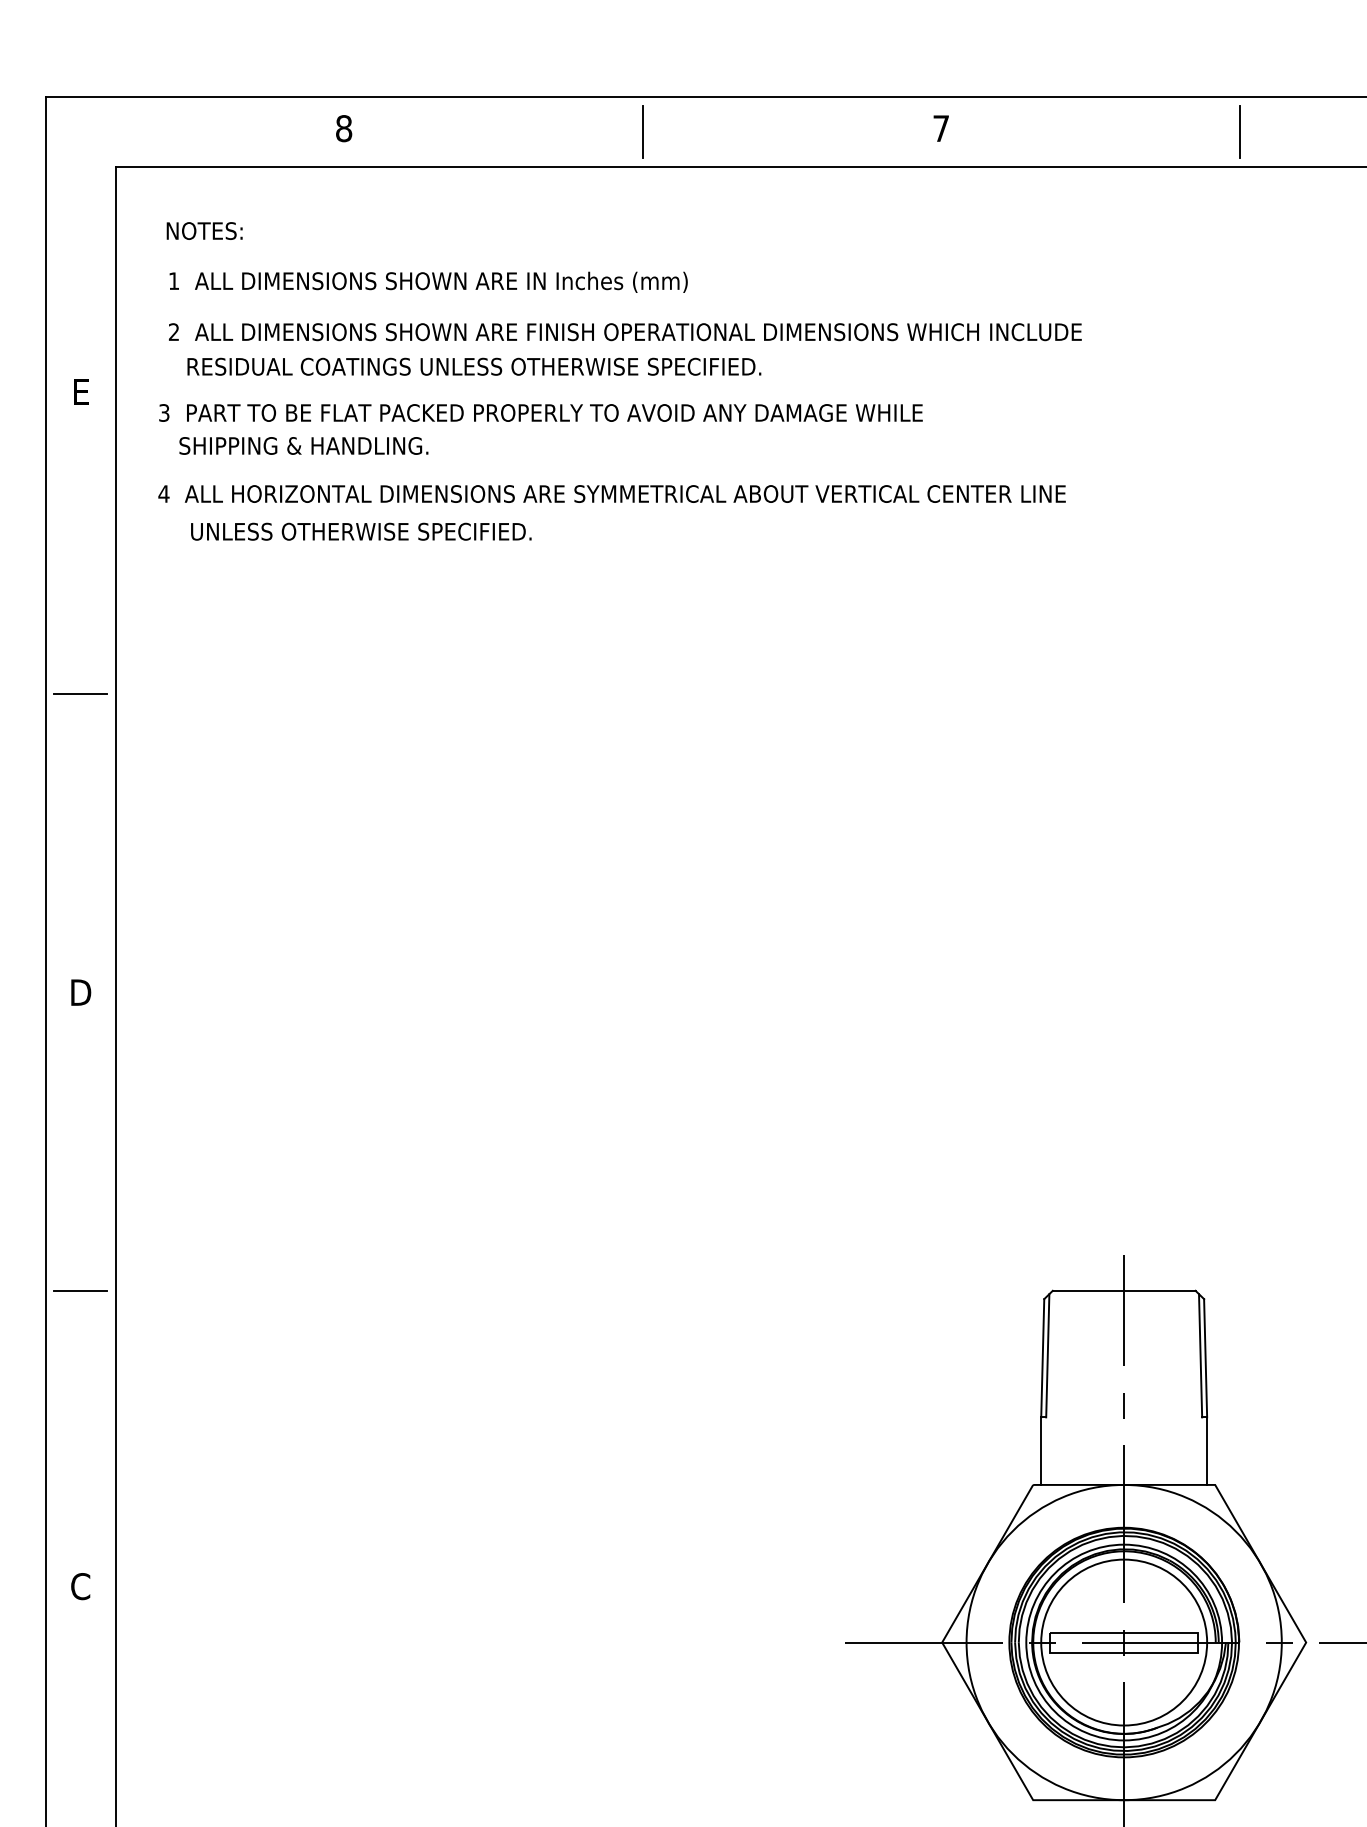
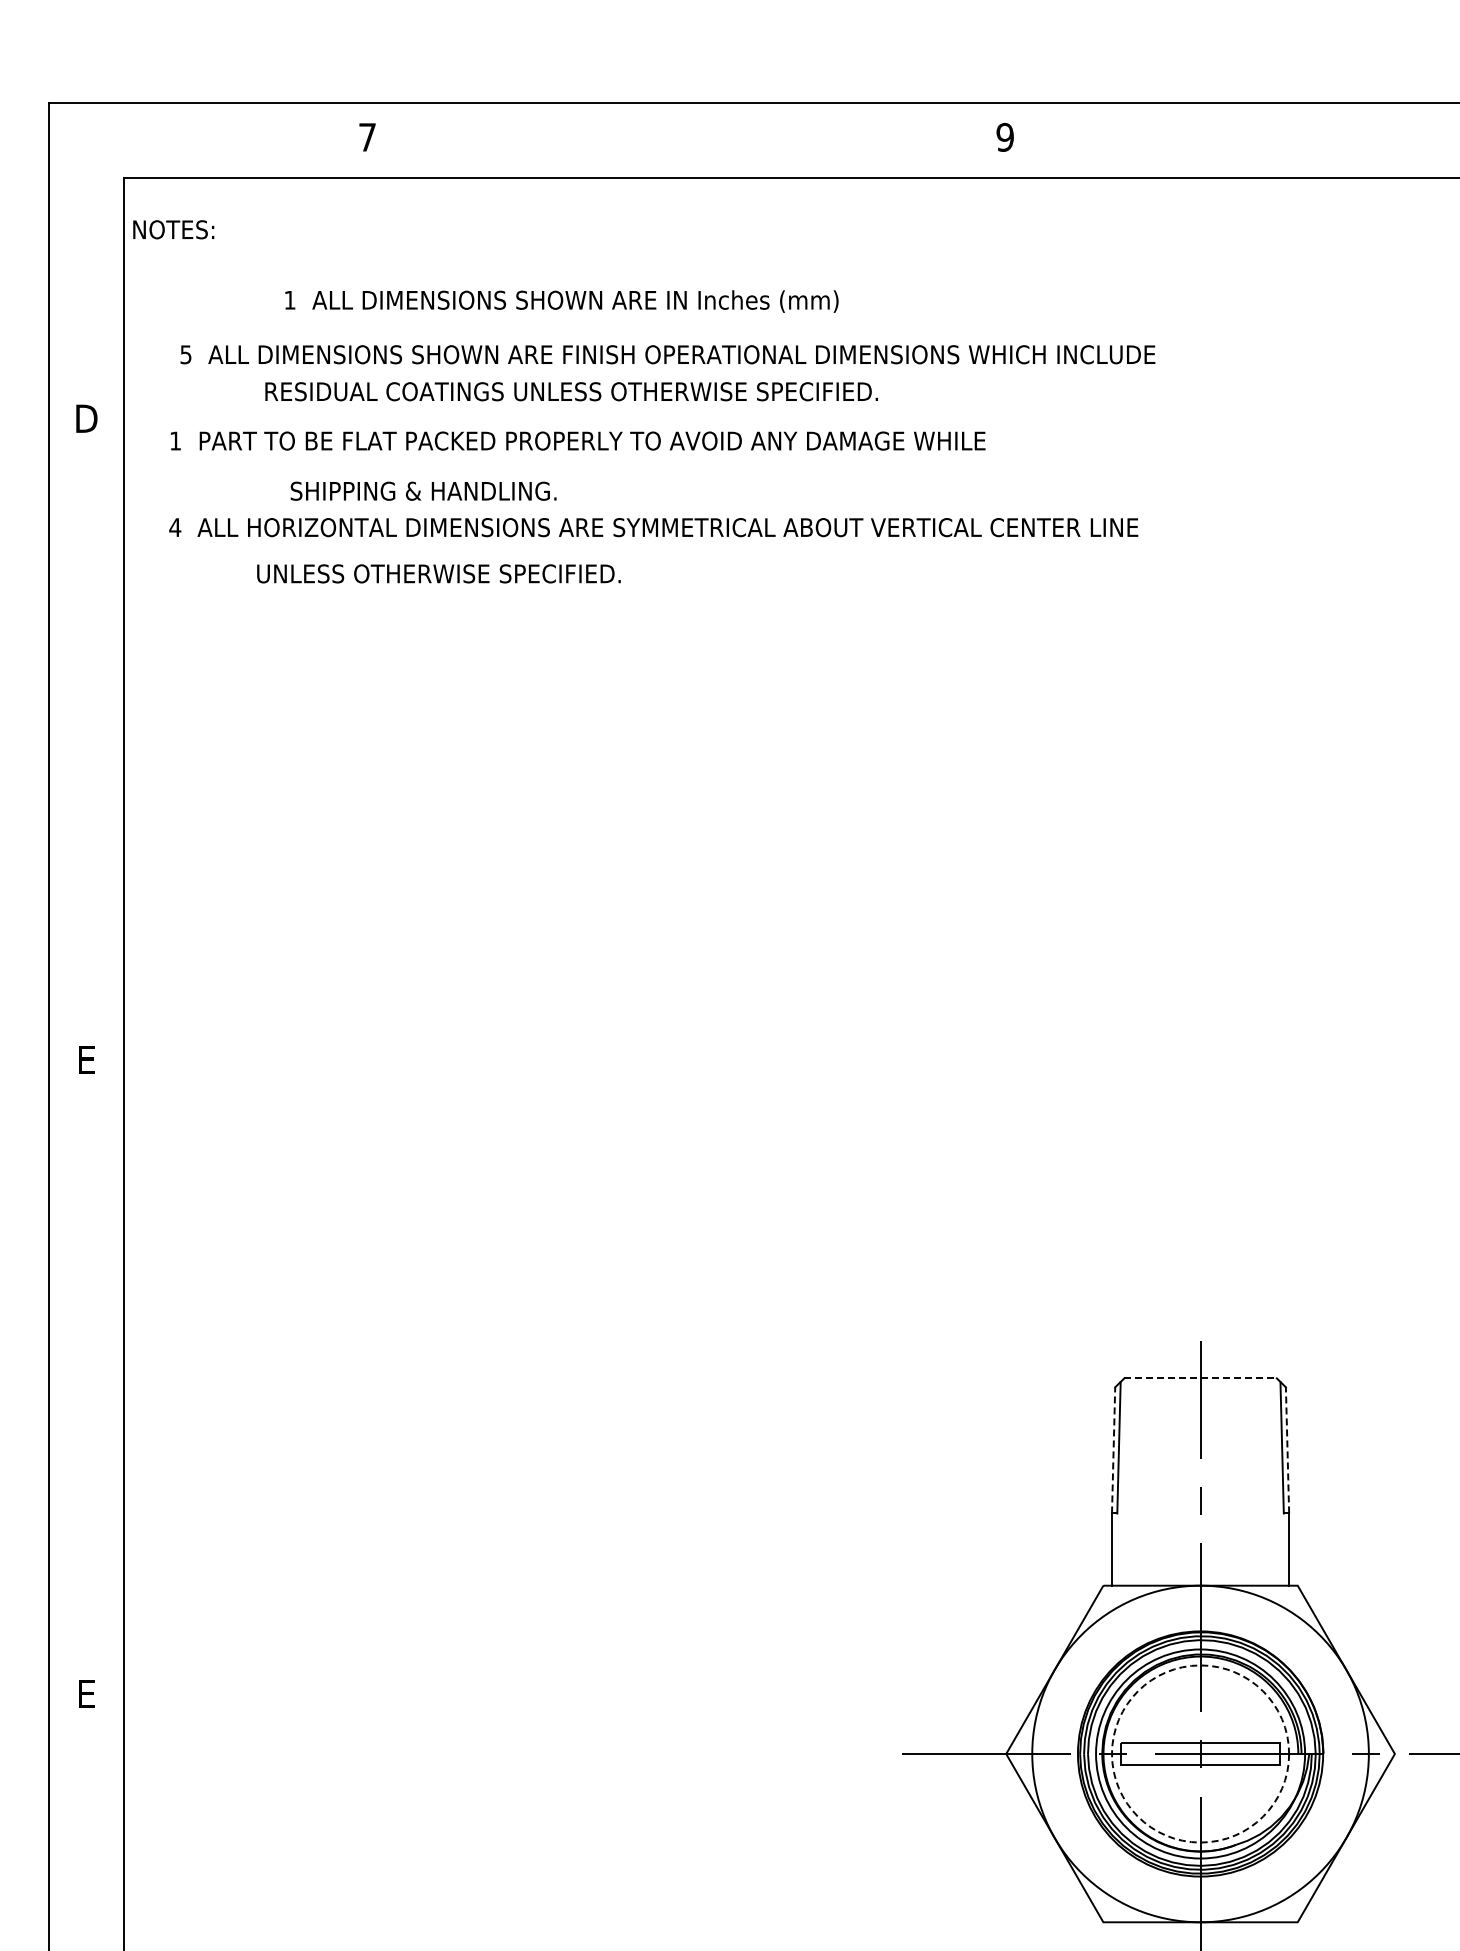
text: (344, 127) -> (367, 136), 8 -> 7
text: (940, 127) -> (1004, 136), 7 -> 9
line: (642, 131) -> (686, 140), removed
line: (1240, 131) -> (1324, 140), removed
text: (204, 230) -> (173, 229), moved
text: (428, 282) -> (561, 301), moved
text: (173, 331) -> (185, 354), 2 -> 5
text: (474, 366) -> (571, 391), moved
text: (80, 391) -> (86, 418), E -> D
text: (164, 412) -> (175, 440), 3 -> 1
text: (303, 445) -> (423, 490), moved
text: (360, 531) -> (438, 573), moved
line: (80, 694) -> (86, 741), removed
text: (80, 992) -> (86, 1059), D -> E
line: (80, 1290) -> (86, 1378), removed
line: (1125, 1290) -> (1201, 1378), solid -> dashed
line: (1042, 1357) -> (1113, 1449), solid -> dashed
line: (1205, 1357) -> (1287, 1449), solid -> dashed
text: (80, 1585) -> (86, 1693), C -> E
circle: (1124, 1642) -> (1200, 1753), solid -> dashed

